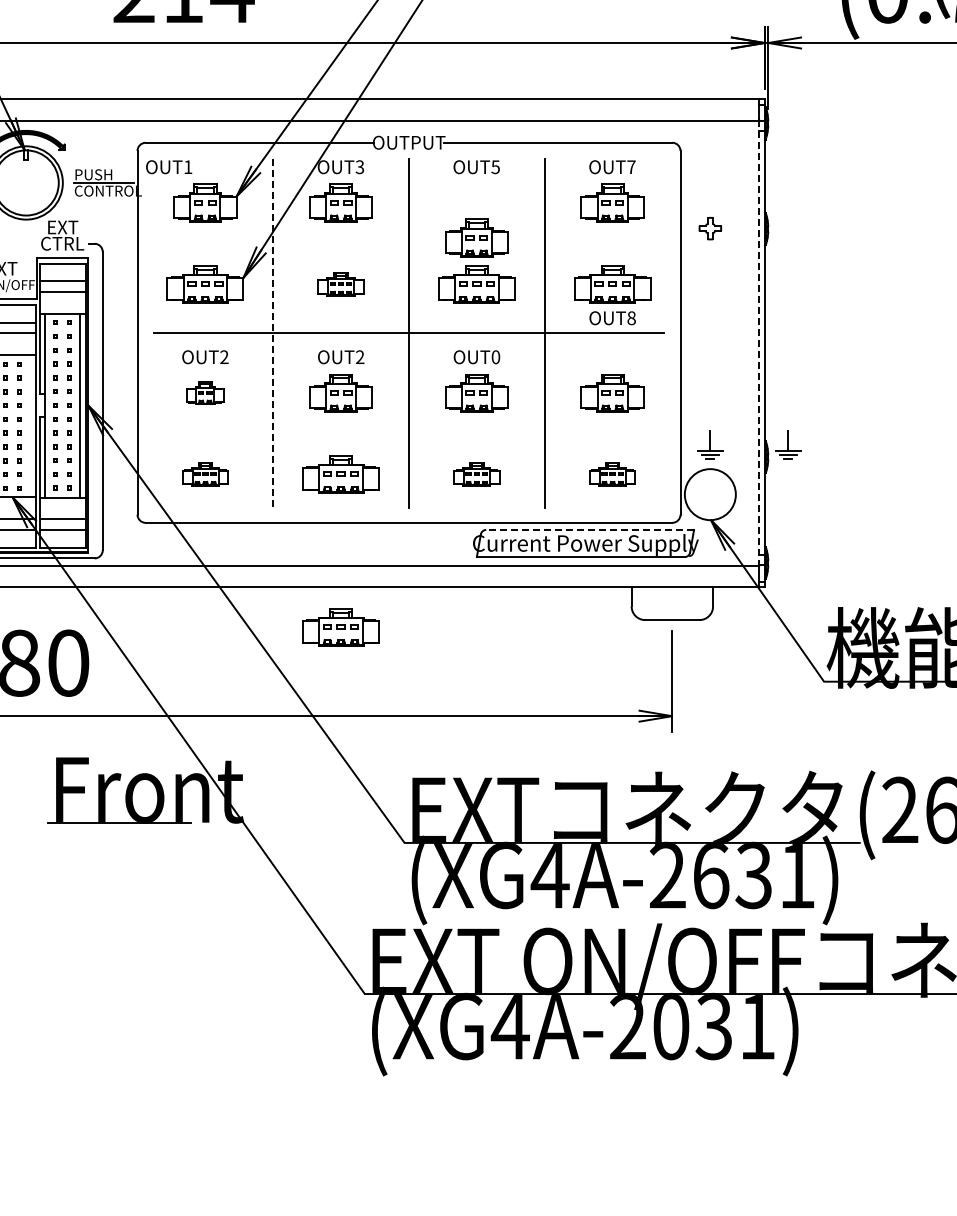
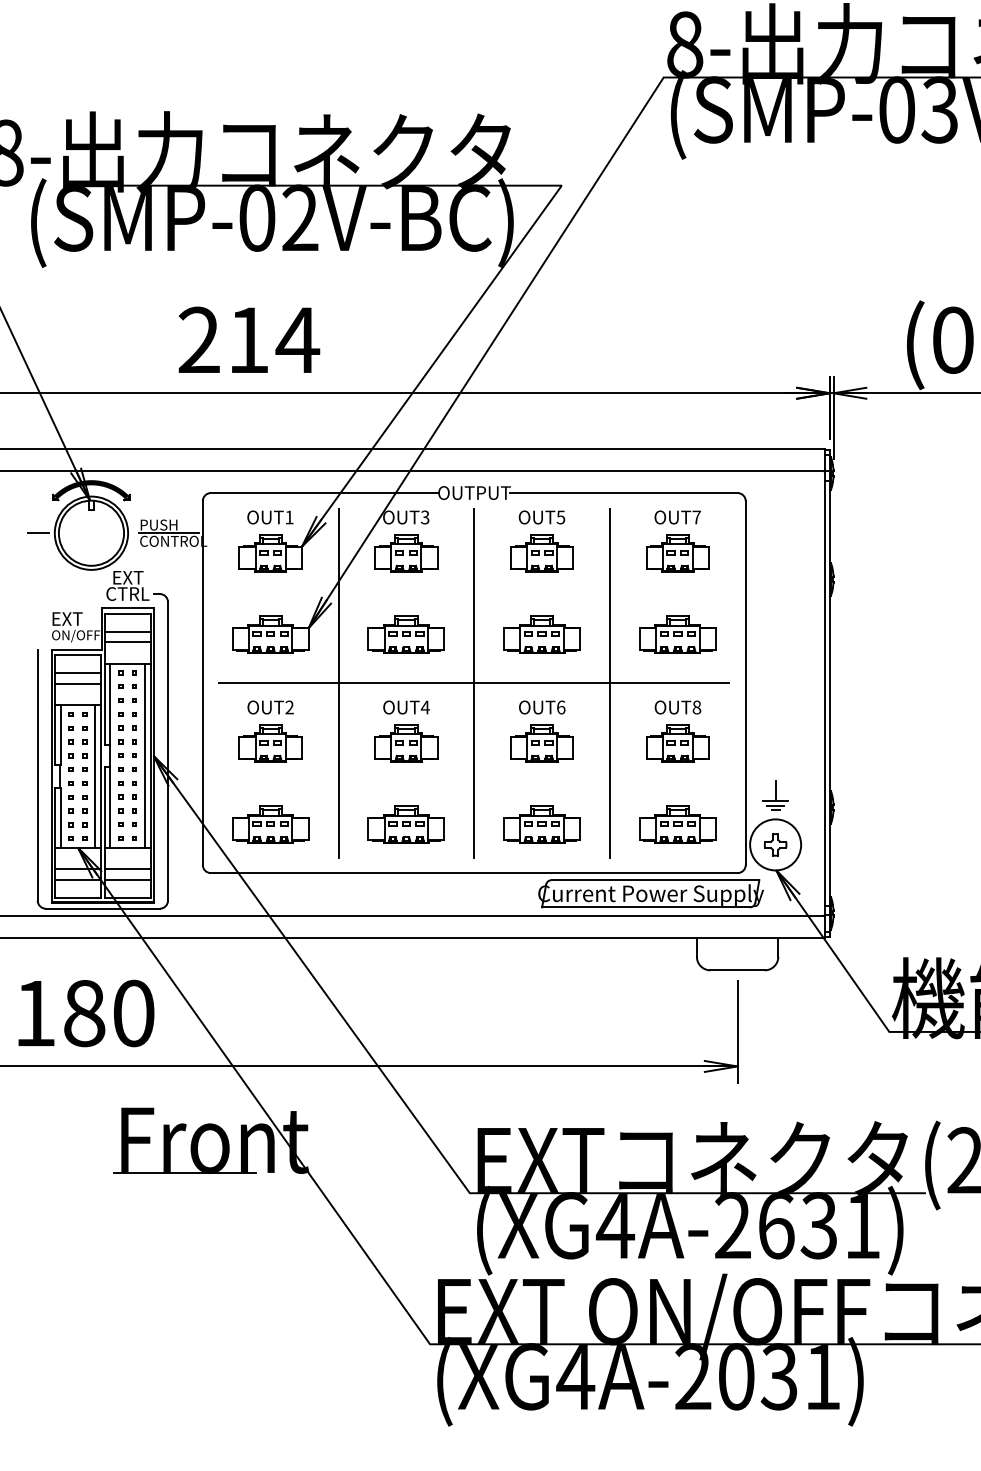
text: (169, 167) -> (270, 517), moved
part: (710, 228) -> (775, 844), moved
part: (476, 238) -> (541, 553), moved
part: (340, 284) -> (405, 634), size x1.67
text: (612, 318) -> (677, 707), moved
line: (273, 334) -> (338, 684), dashed -> solid
line: (759, 343) -> (824, 693), dashed -> solid
text: (359, 357) -> (424, 707), OUT2 -> OUT4
text: (496, 357) -> (561, 707), OUT0 -> OUT6
part: (205, 393) -> (270, 743), size x1.67
line: (30, 426) -> (95, 776), added
part: (788, 445) -> (853, 795), removed
part: (205, 474) -> (270, 824), size x1.67
part: (476, 474) -> (541, 824), size x1.67
part: (612, 474) -> (677, 824), size x1.67
line: (590, 530) -> (655, 880), dashed -> solid
part: (340, 627) -> (405, 977), removed

